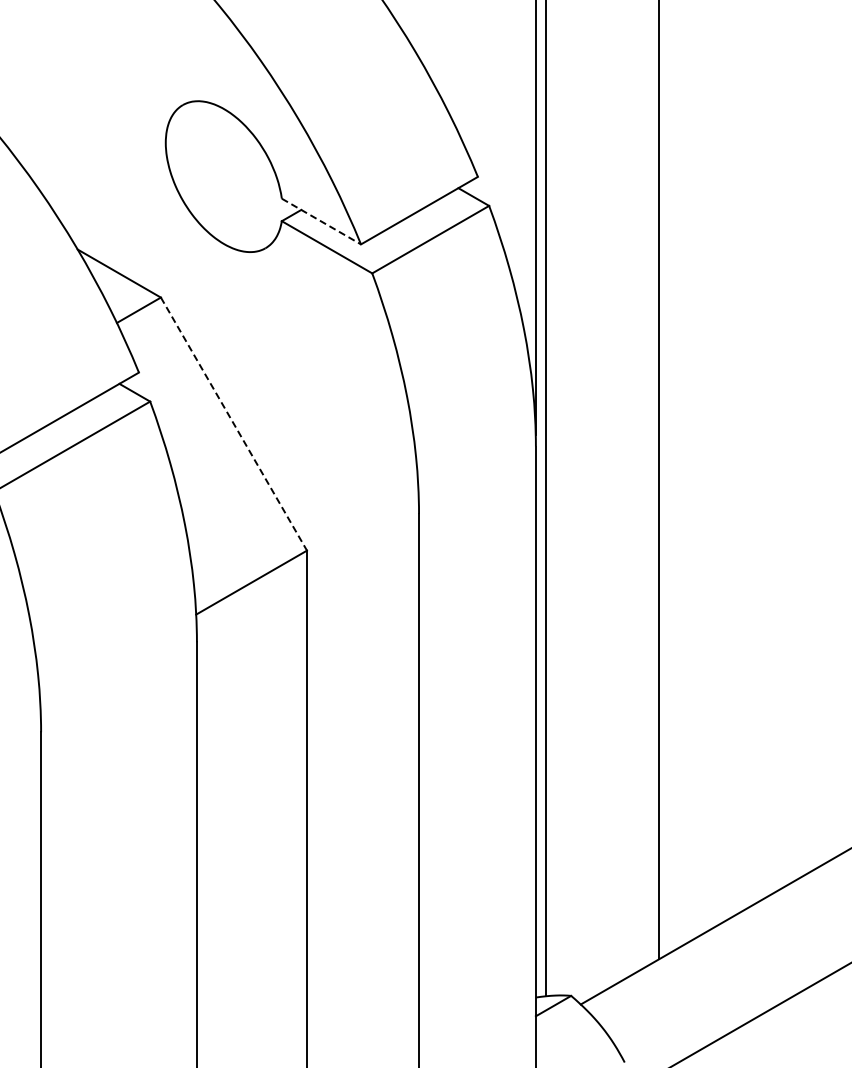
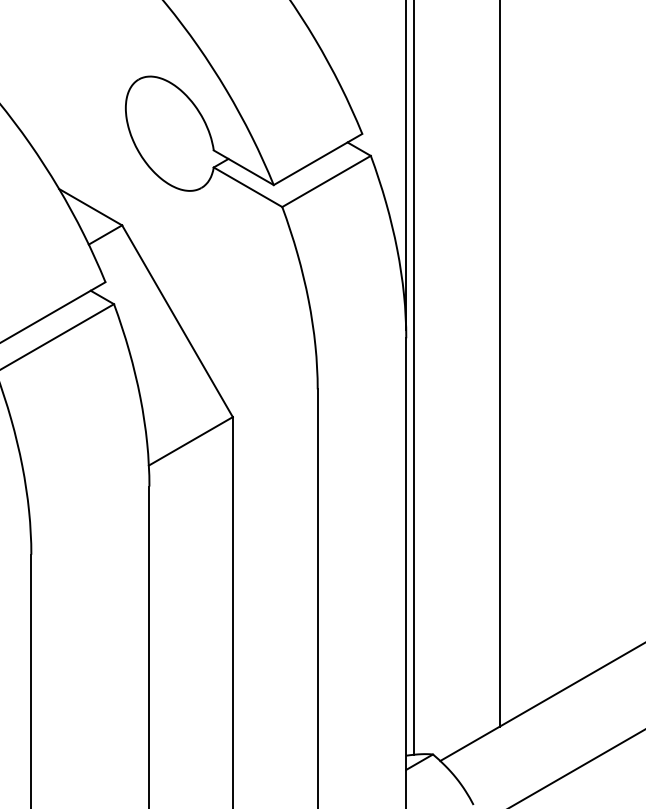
line: (321, 221) -> (243, 167), dashed -> solid
line: (234, 424) -> (177, 321), dashed -> solid

